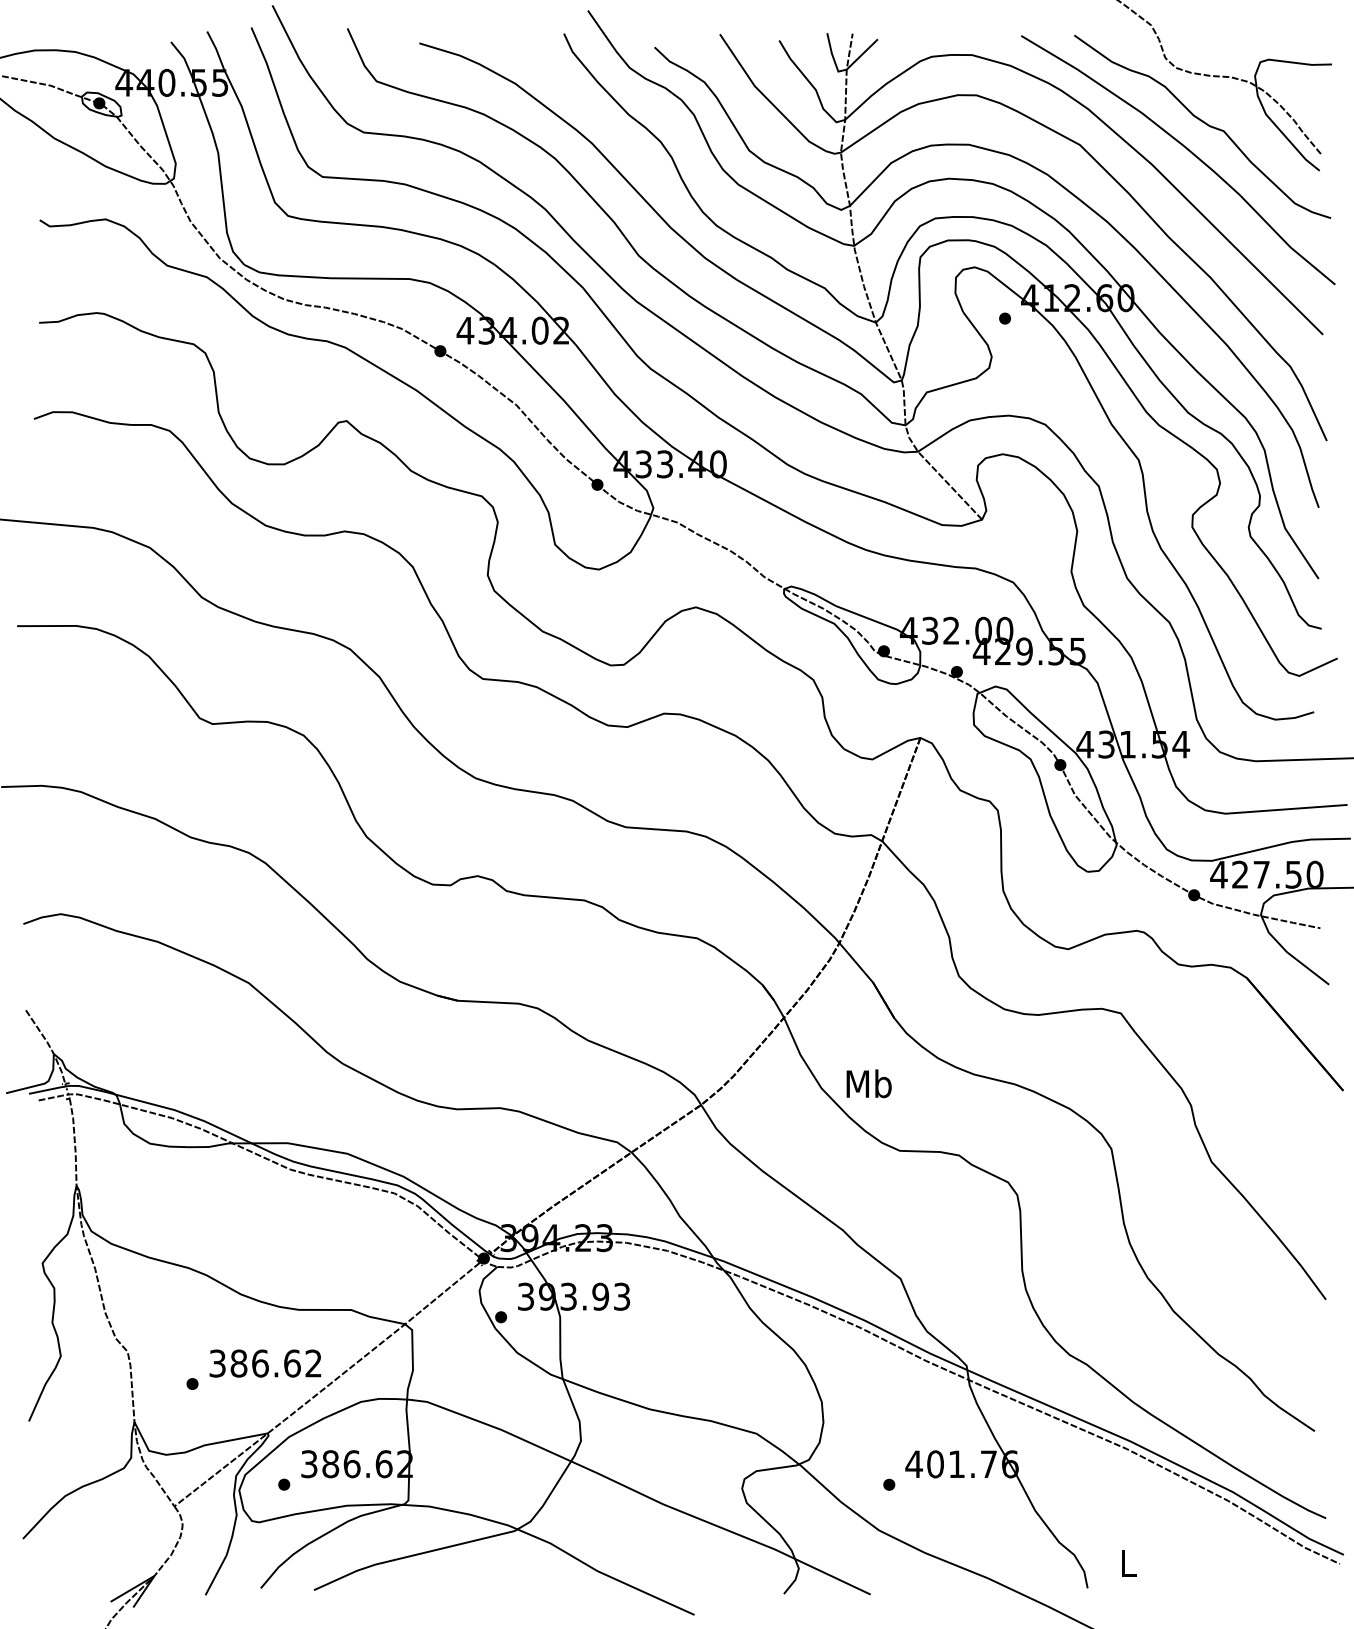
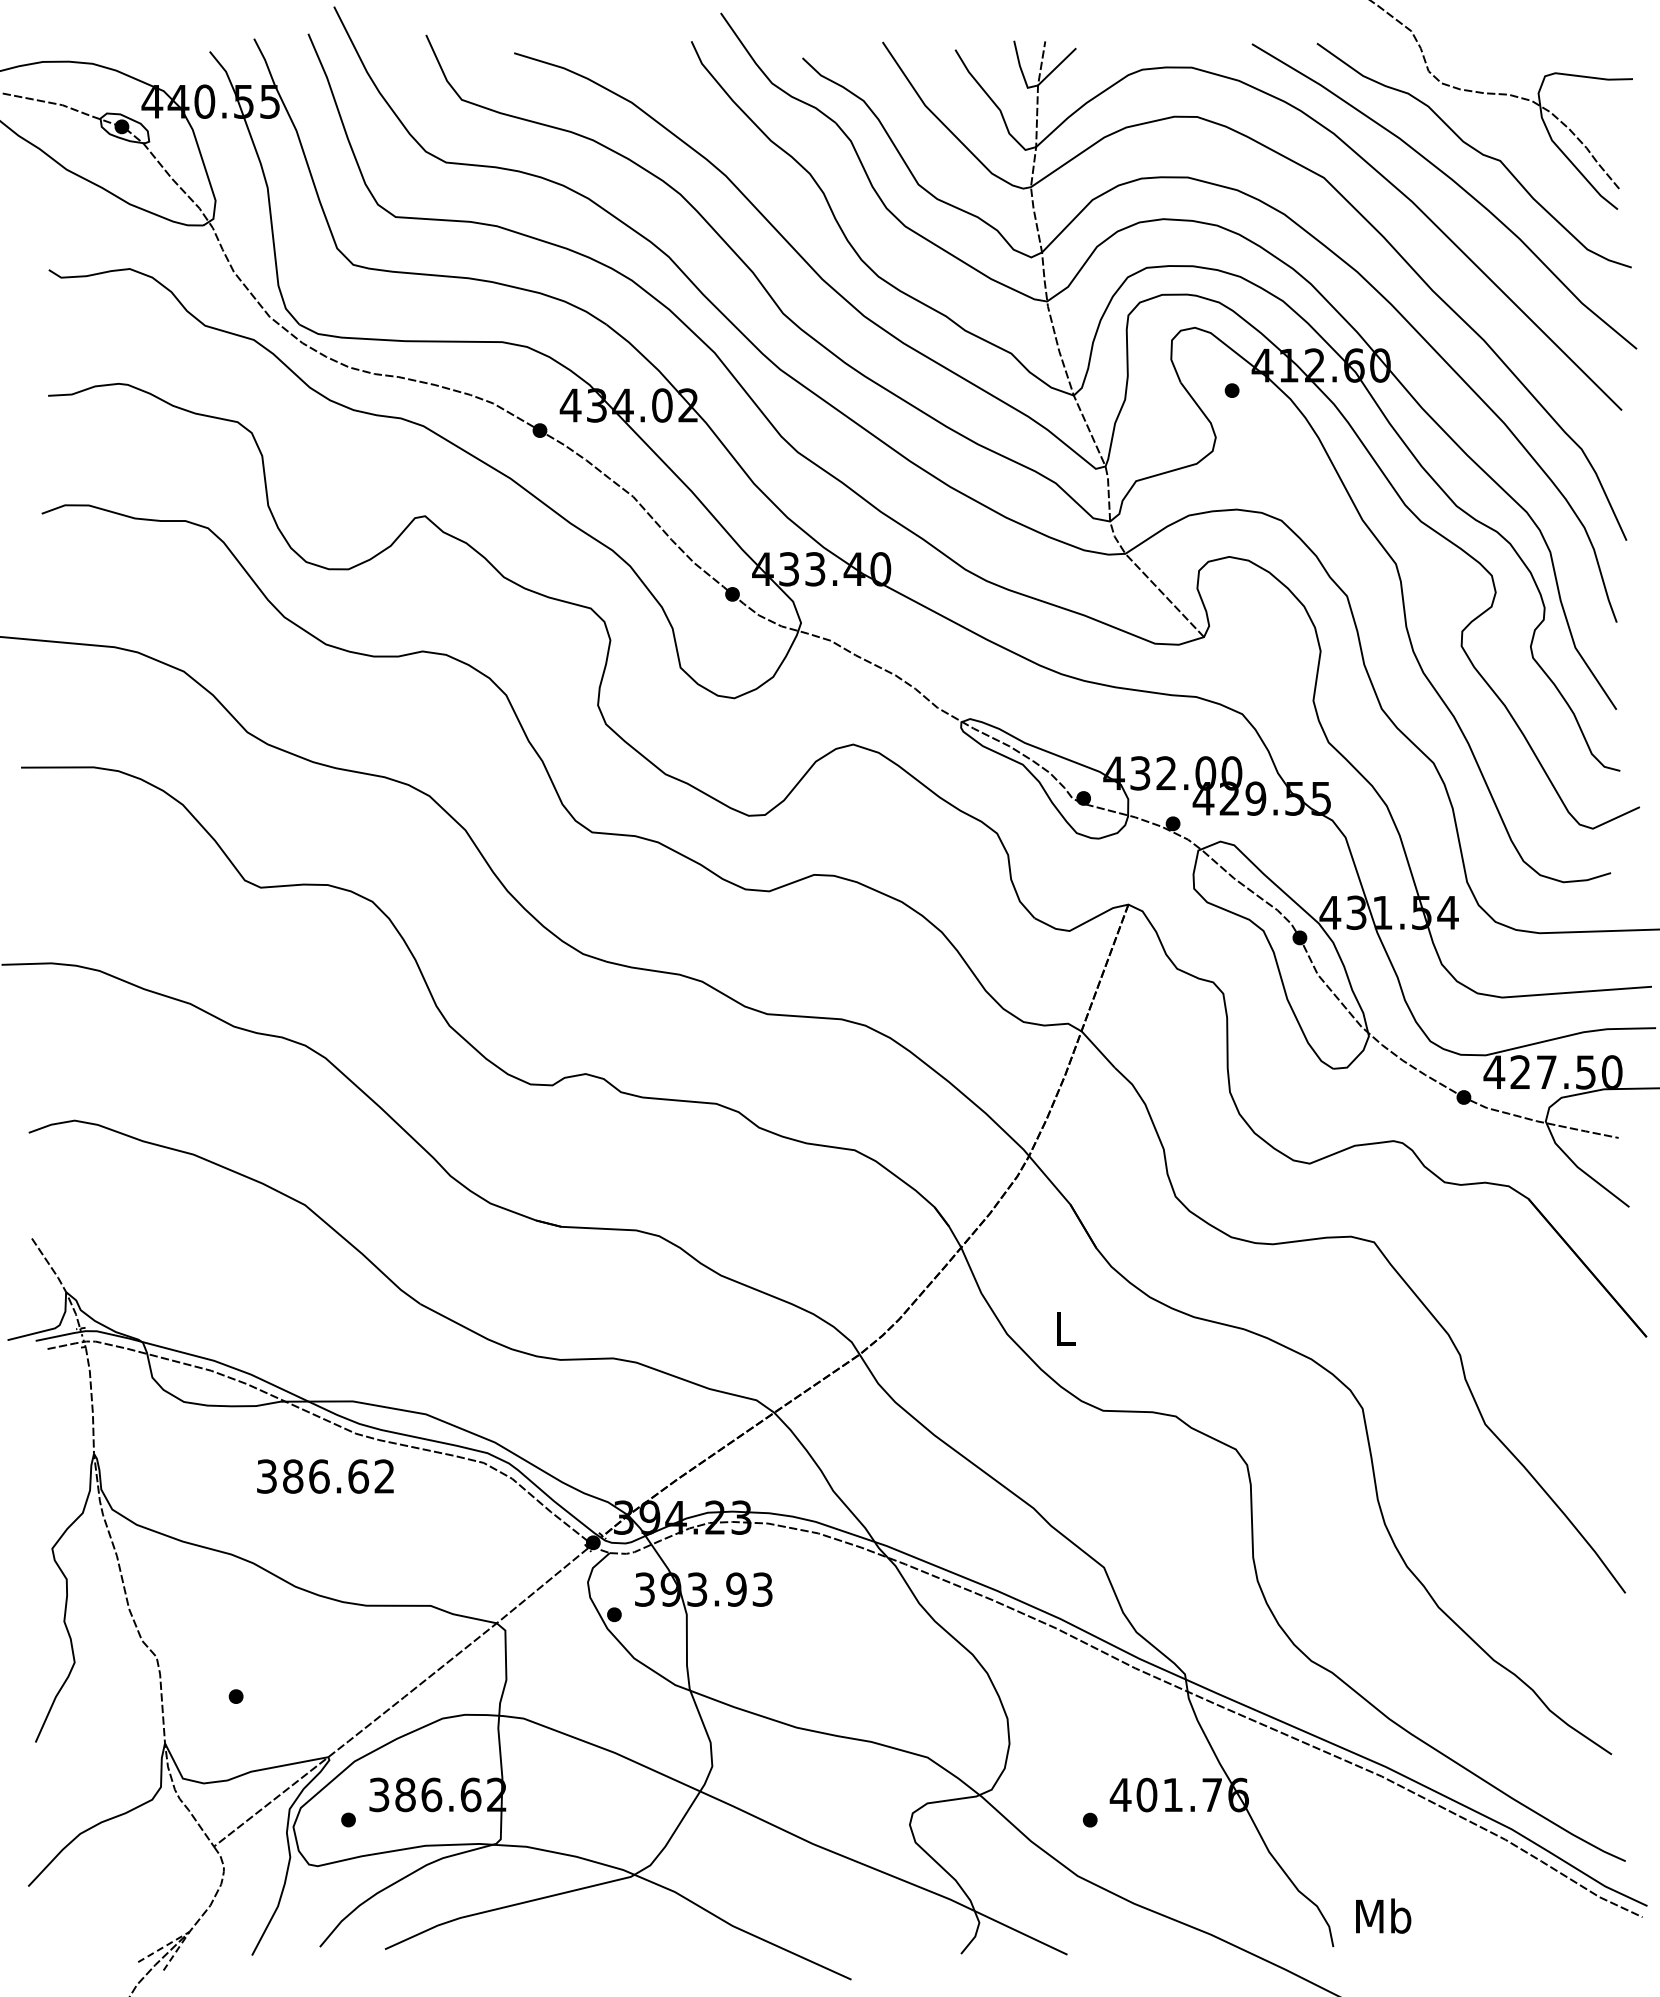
text: (869, 1083) -> (1065, 1328), Mb -> L
text: (265, 1363) -> (325, 1476), moved
text: (1128, 1562) -> (1383, 1915), L -> Mb
line: (148, 1578) -> (182, 1935), solid -> dashed

